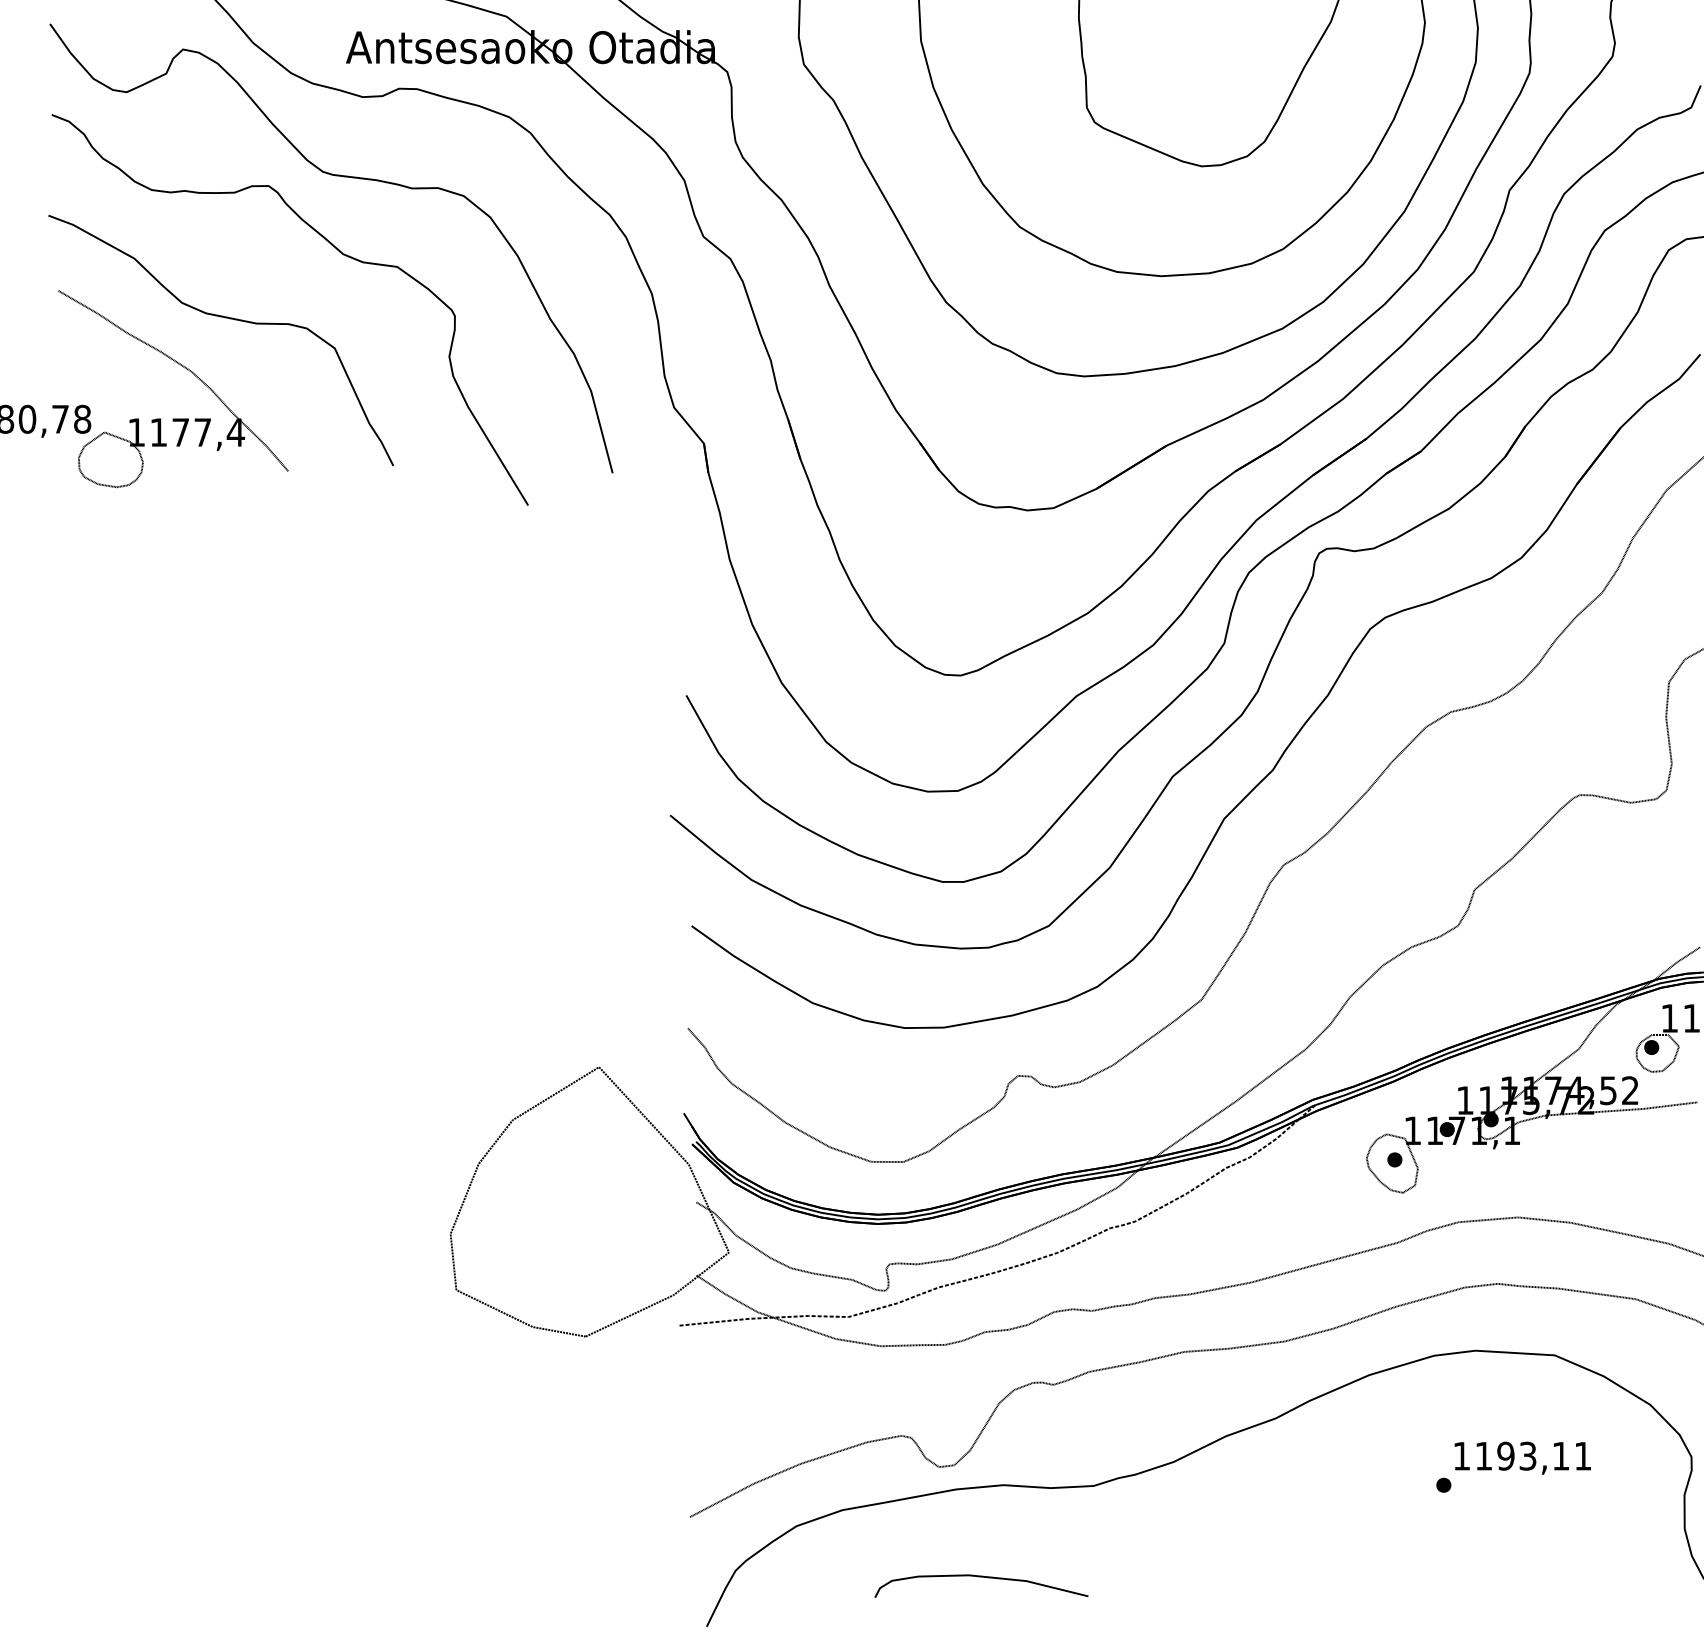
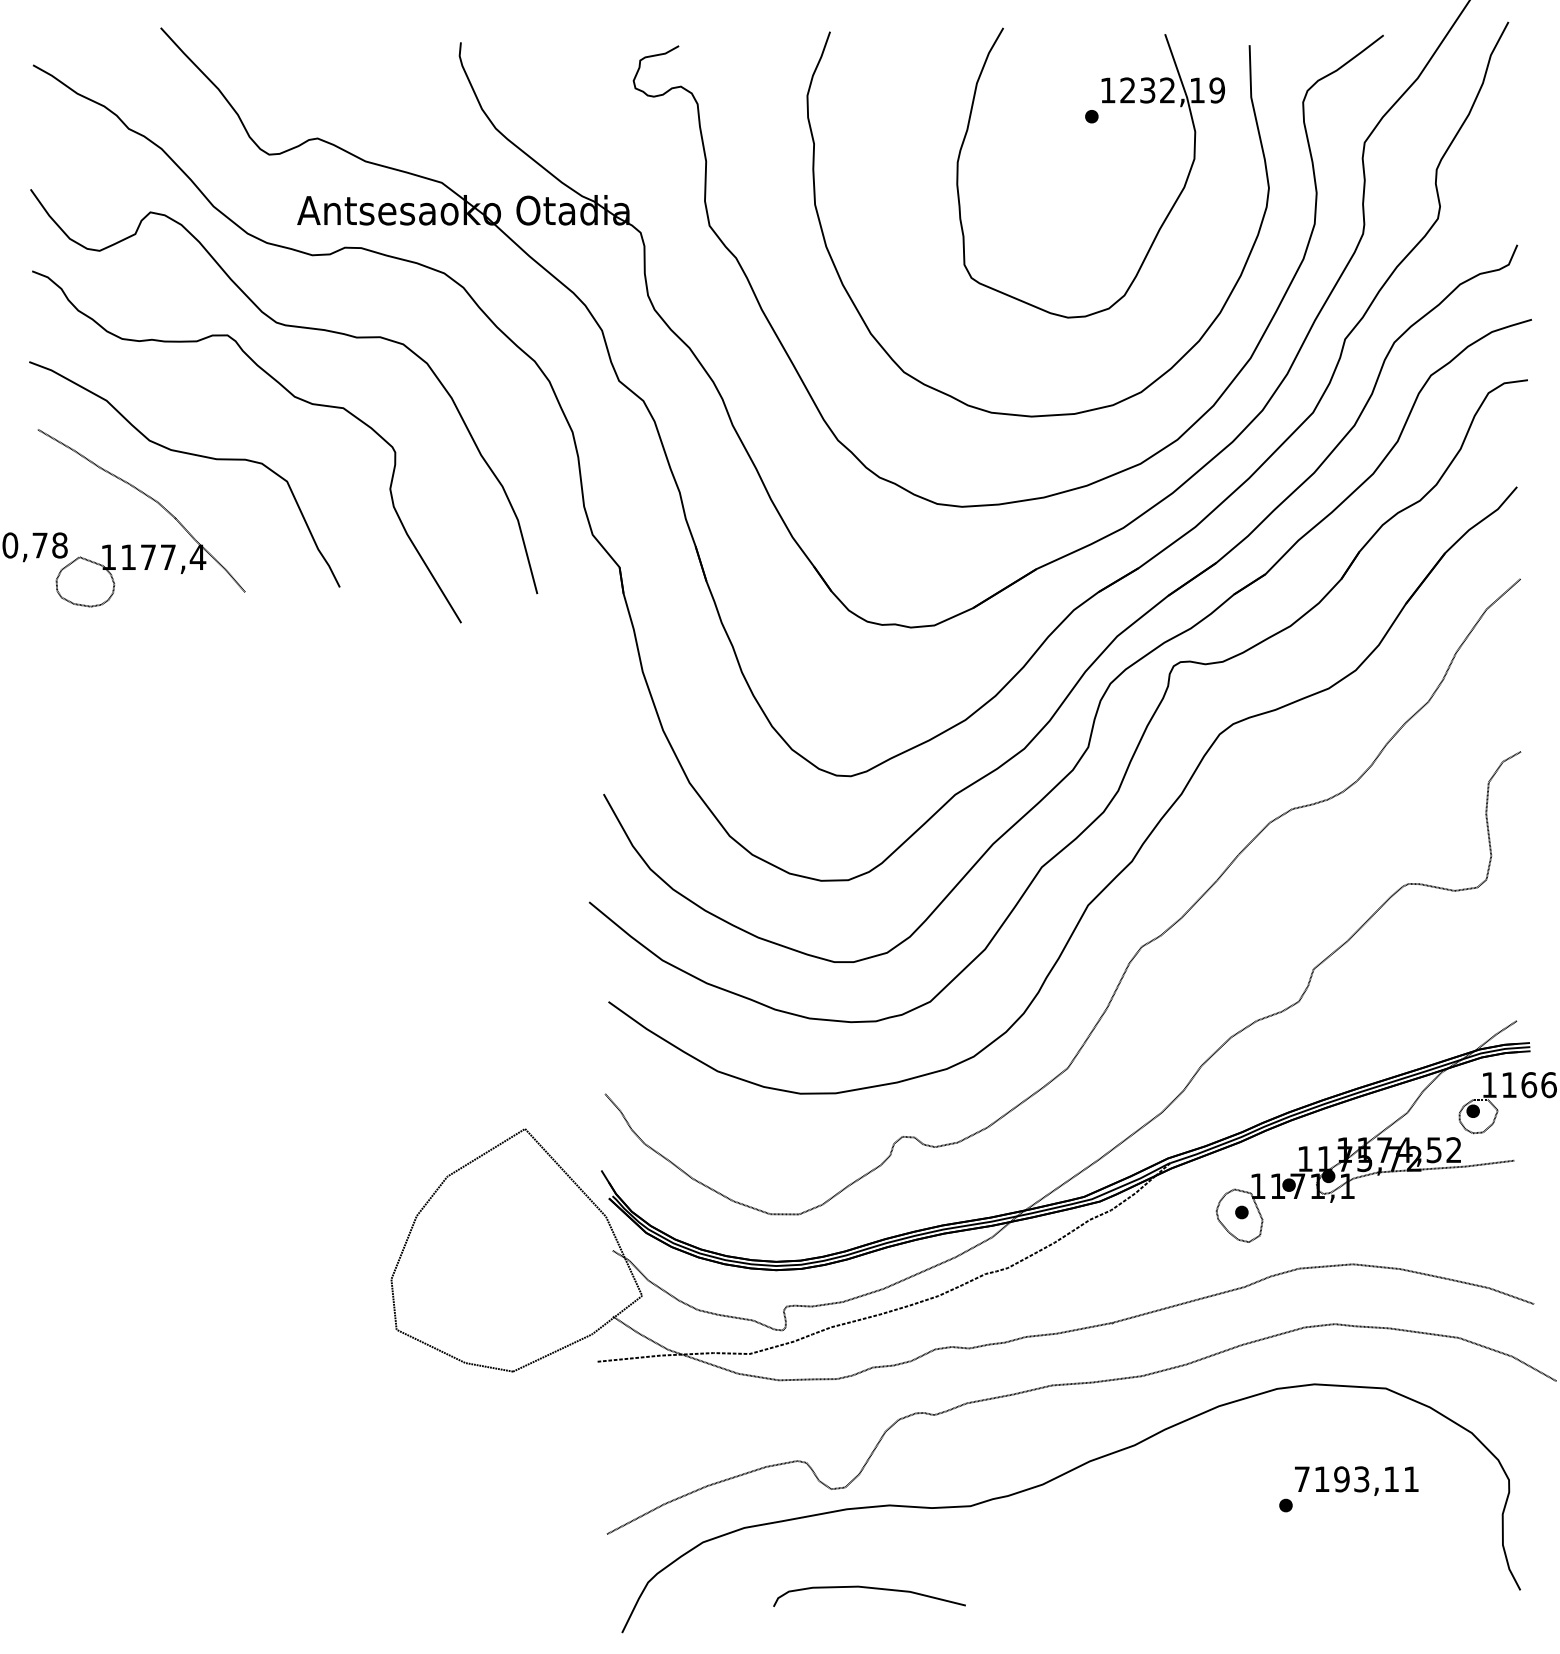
text: (1462, 1455) -> (1302, 1478), 1193,11 -> 7193,11

